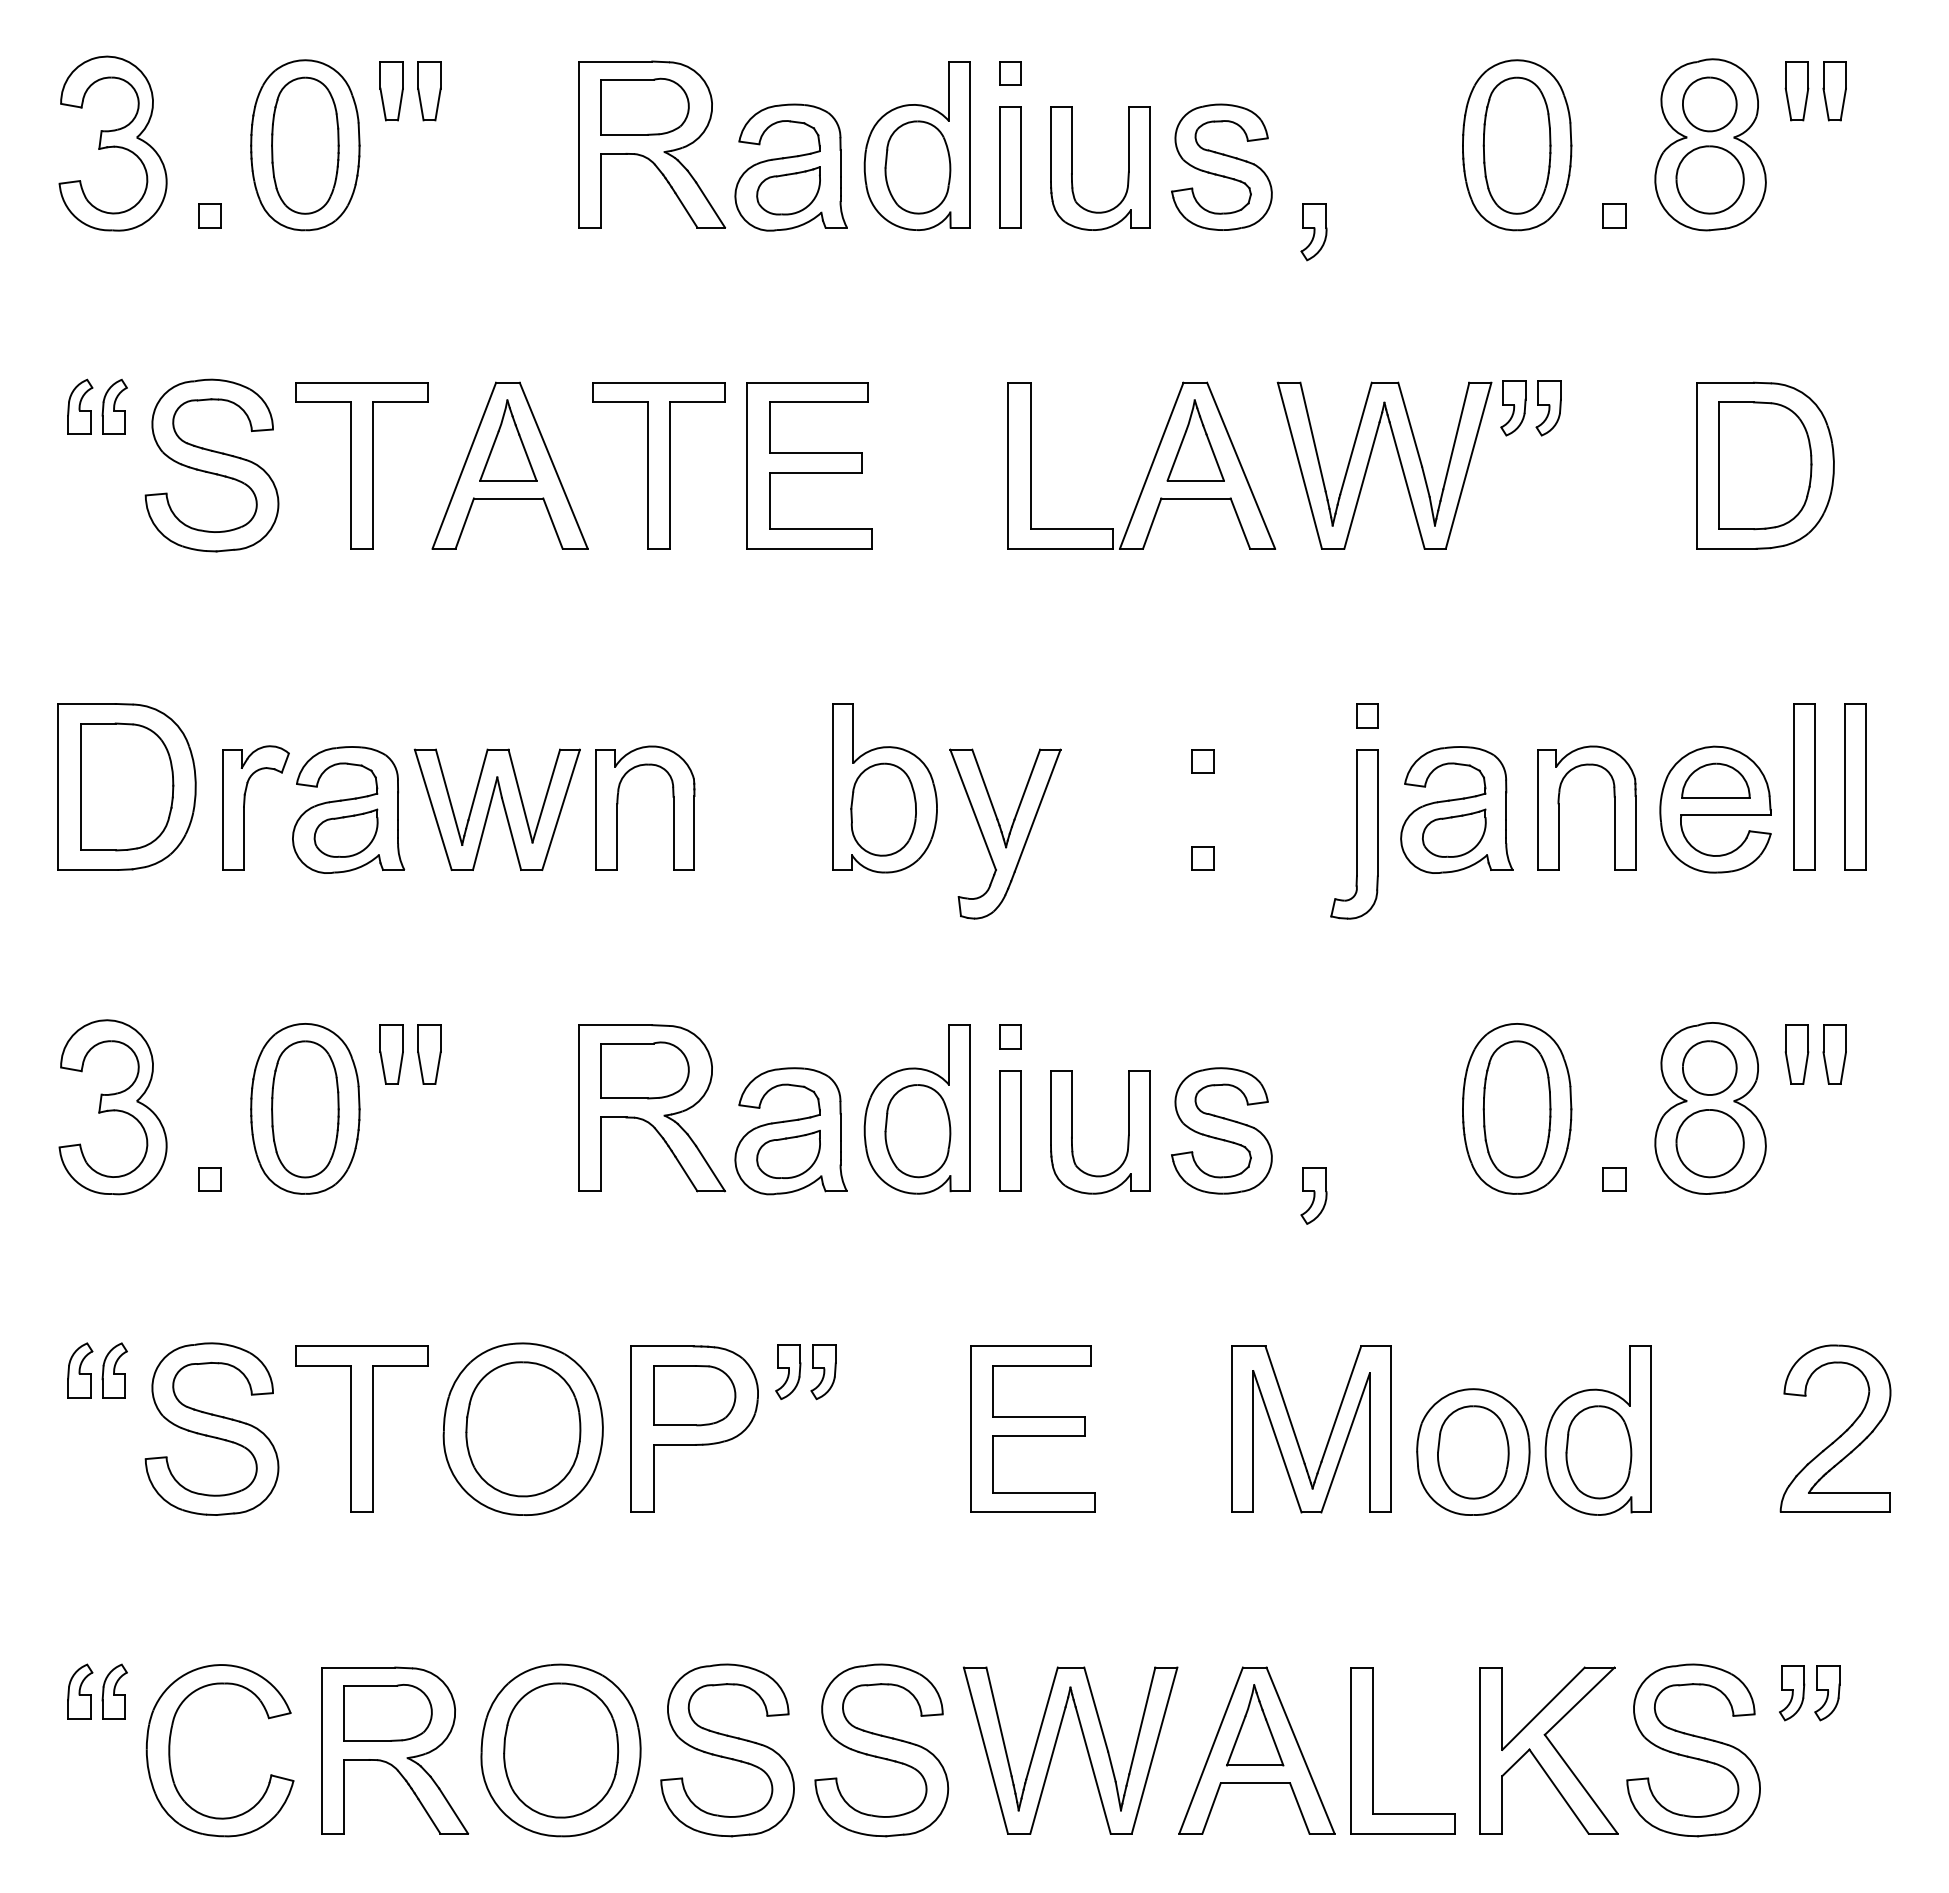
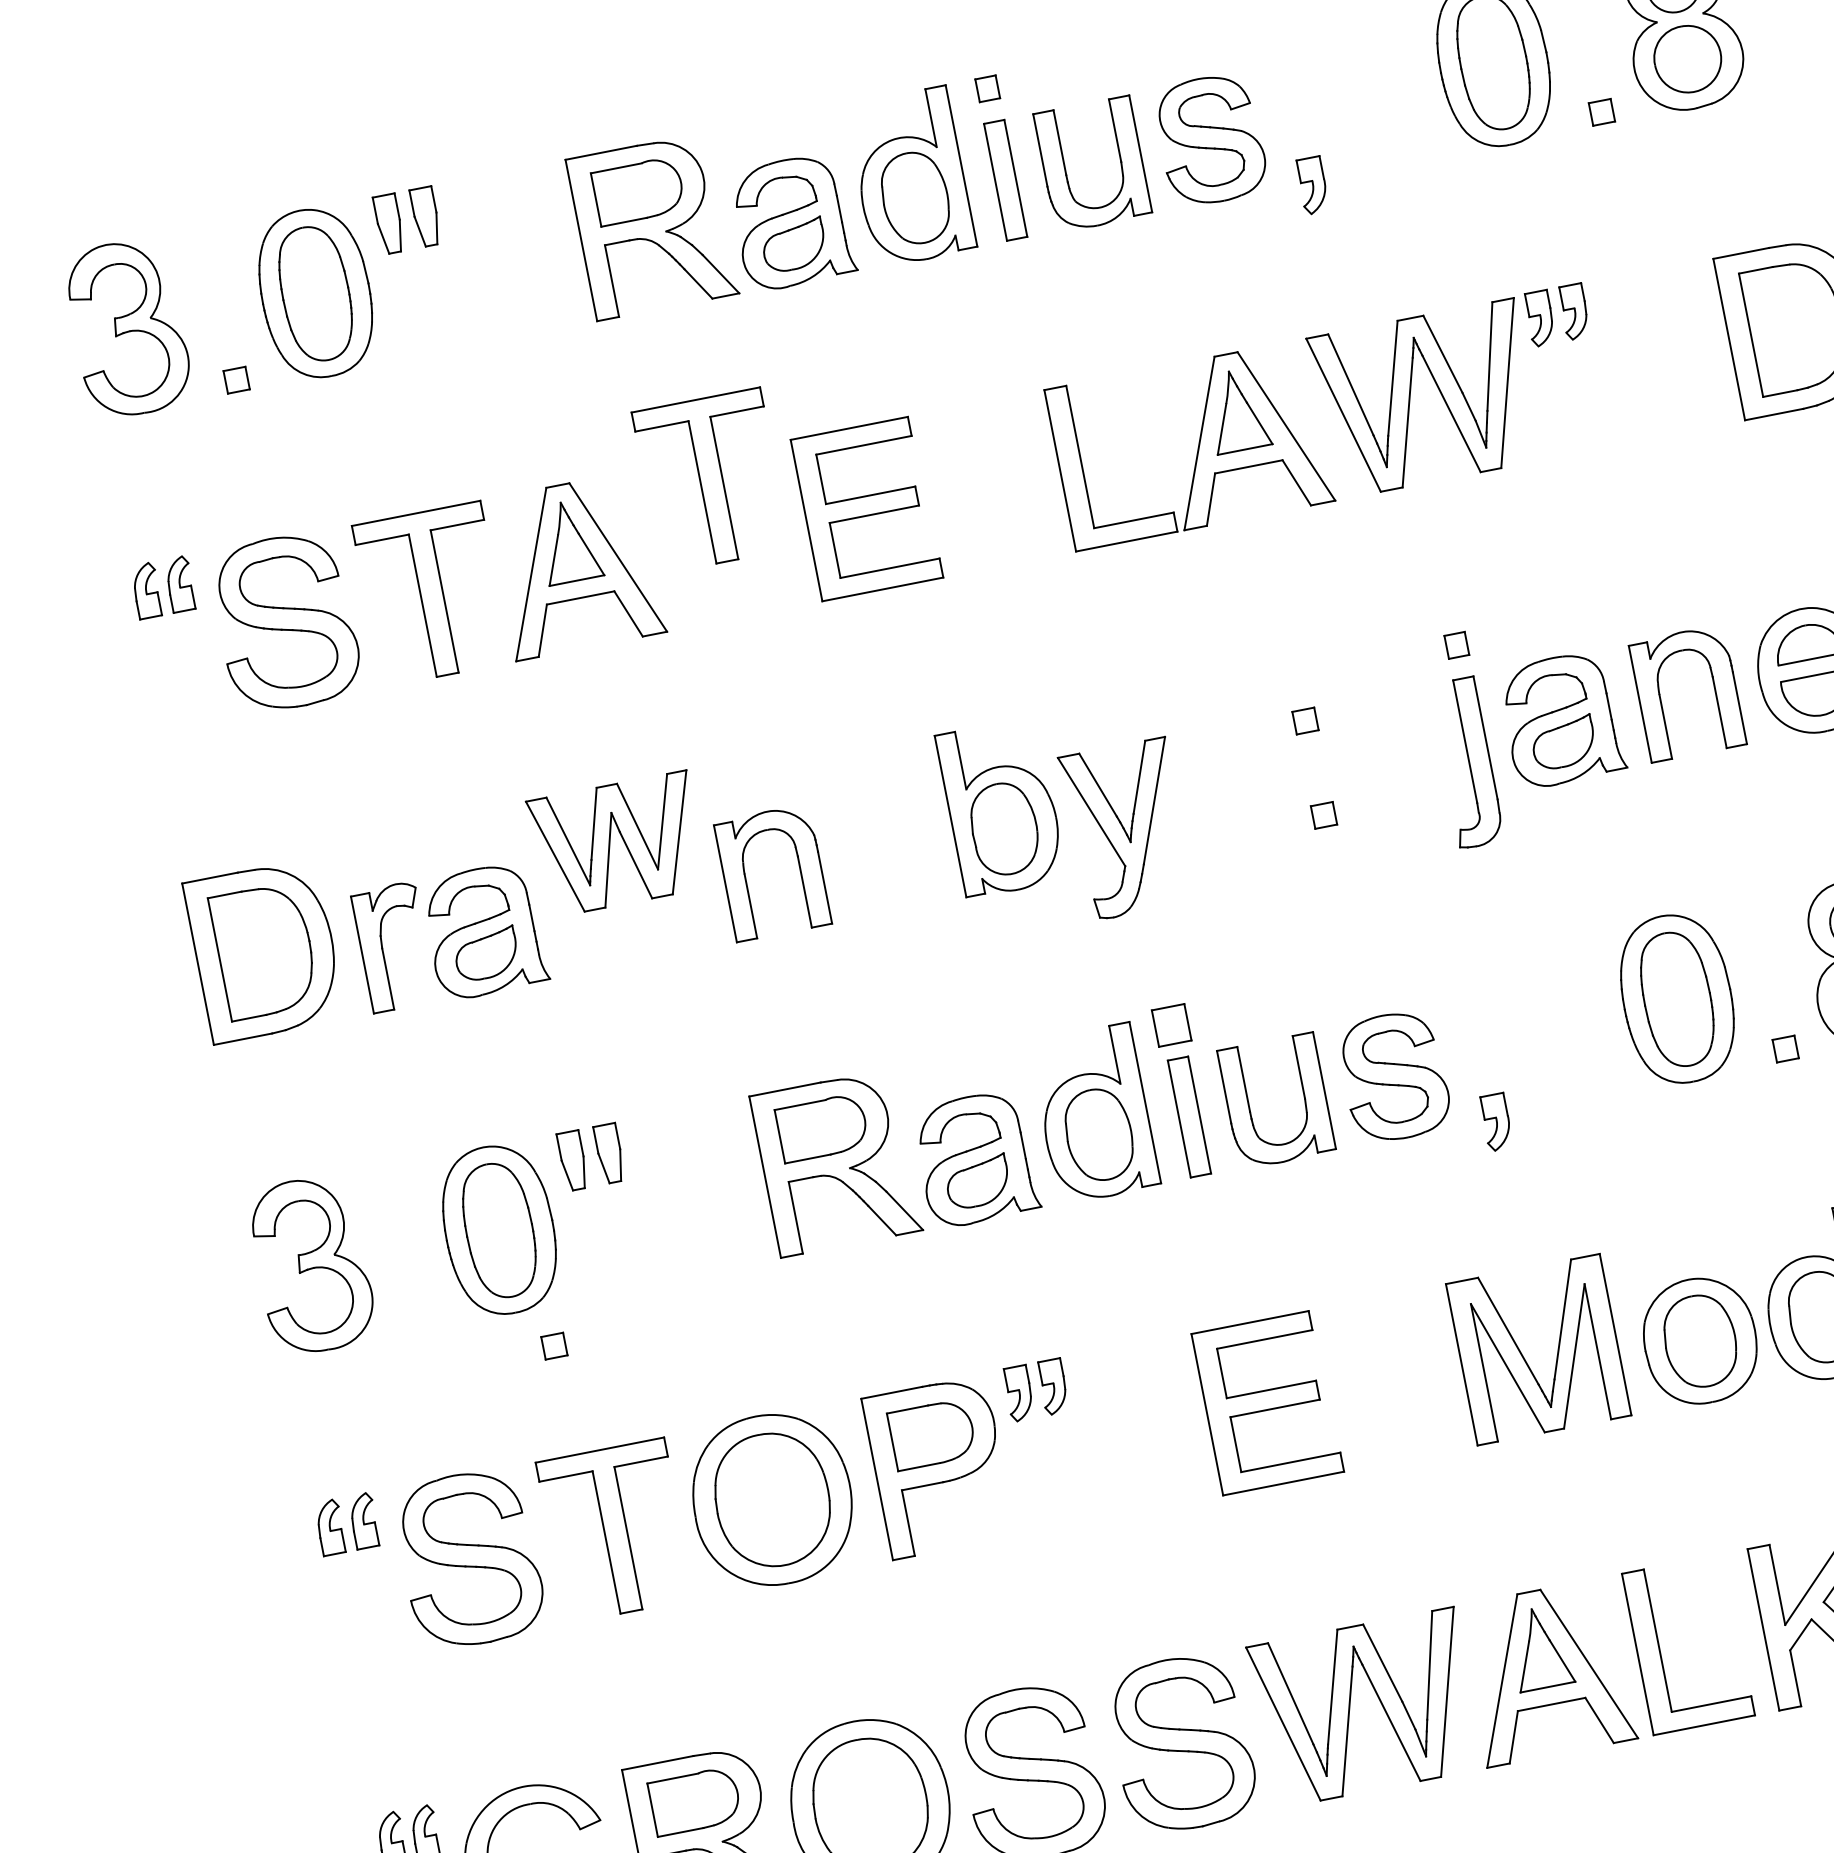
part: (658, 465) -> (710, 480), moved
part: (490, 808) -> (610, 844), moved
part: (1010, 1036) -> (1171, 1025), size x1.6
part: (209, 1179) -> (553, 1346), moved

